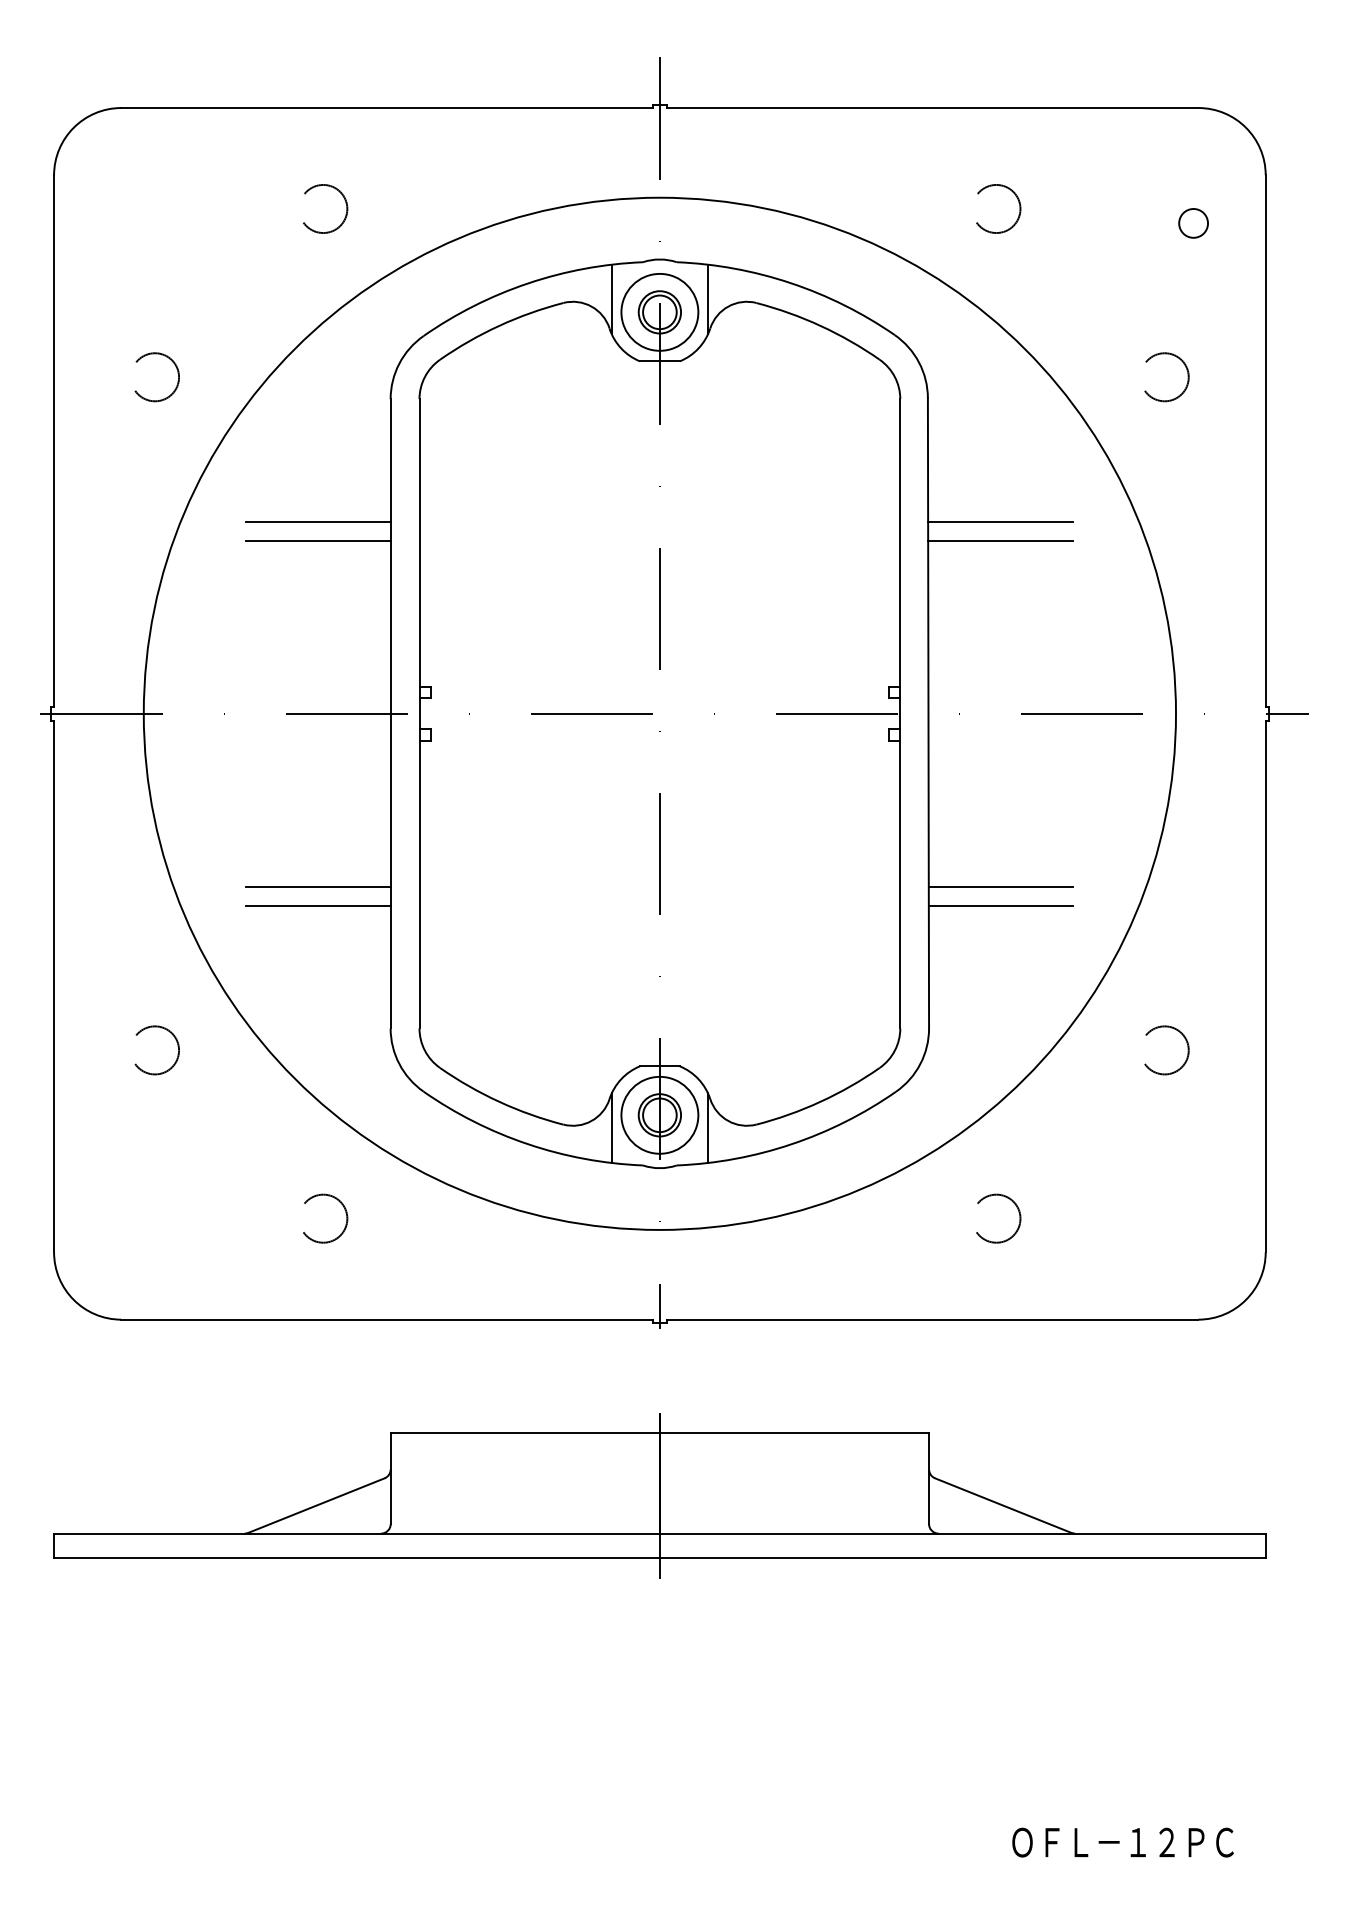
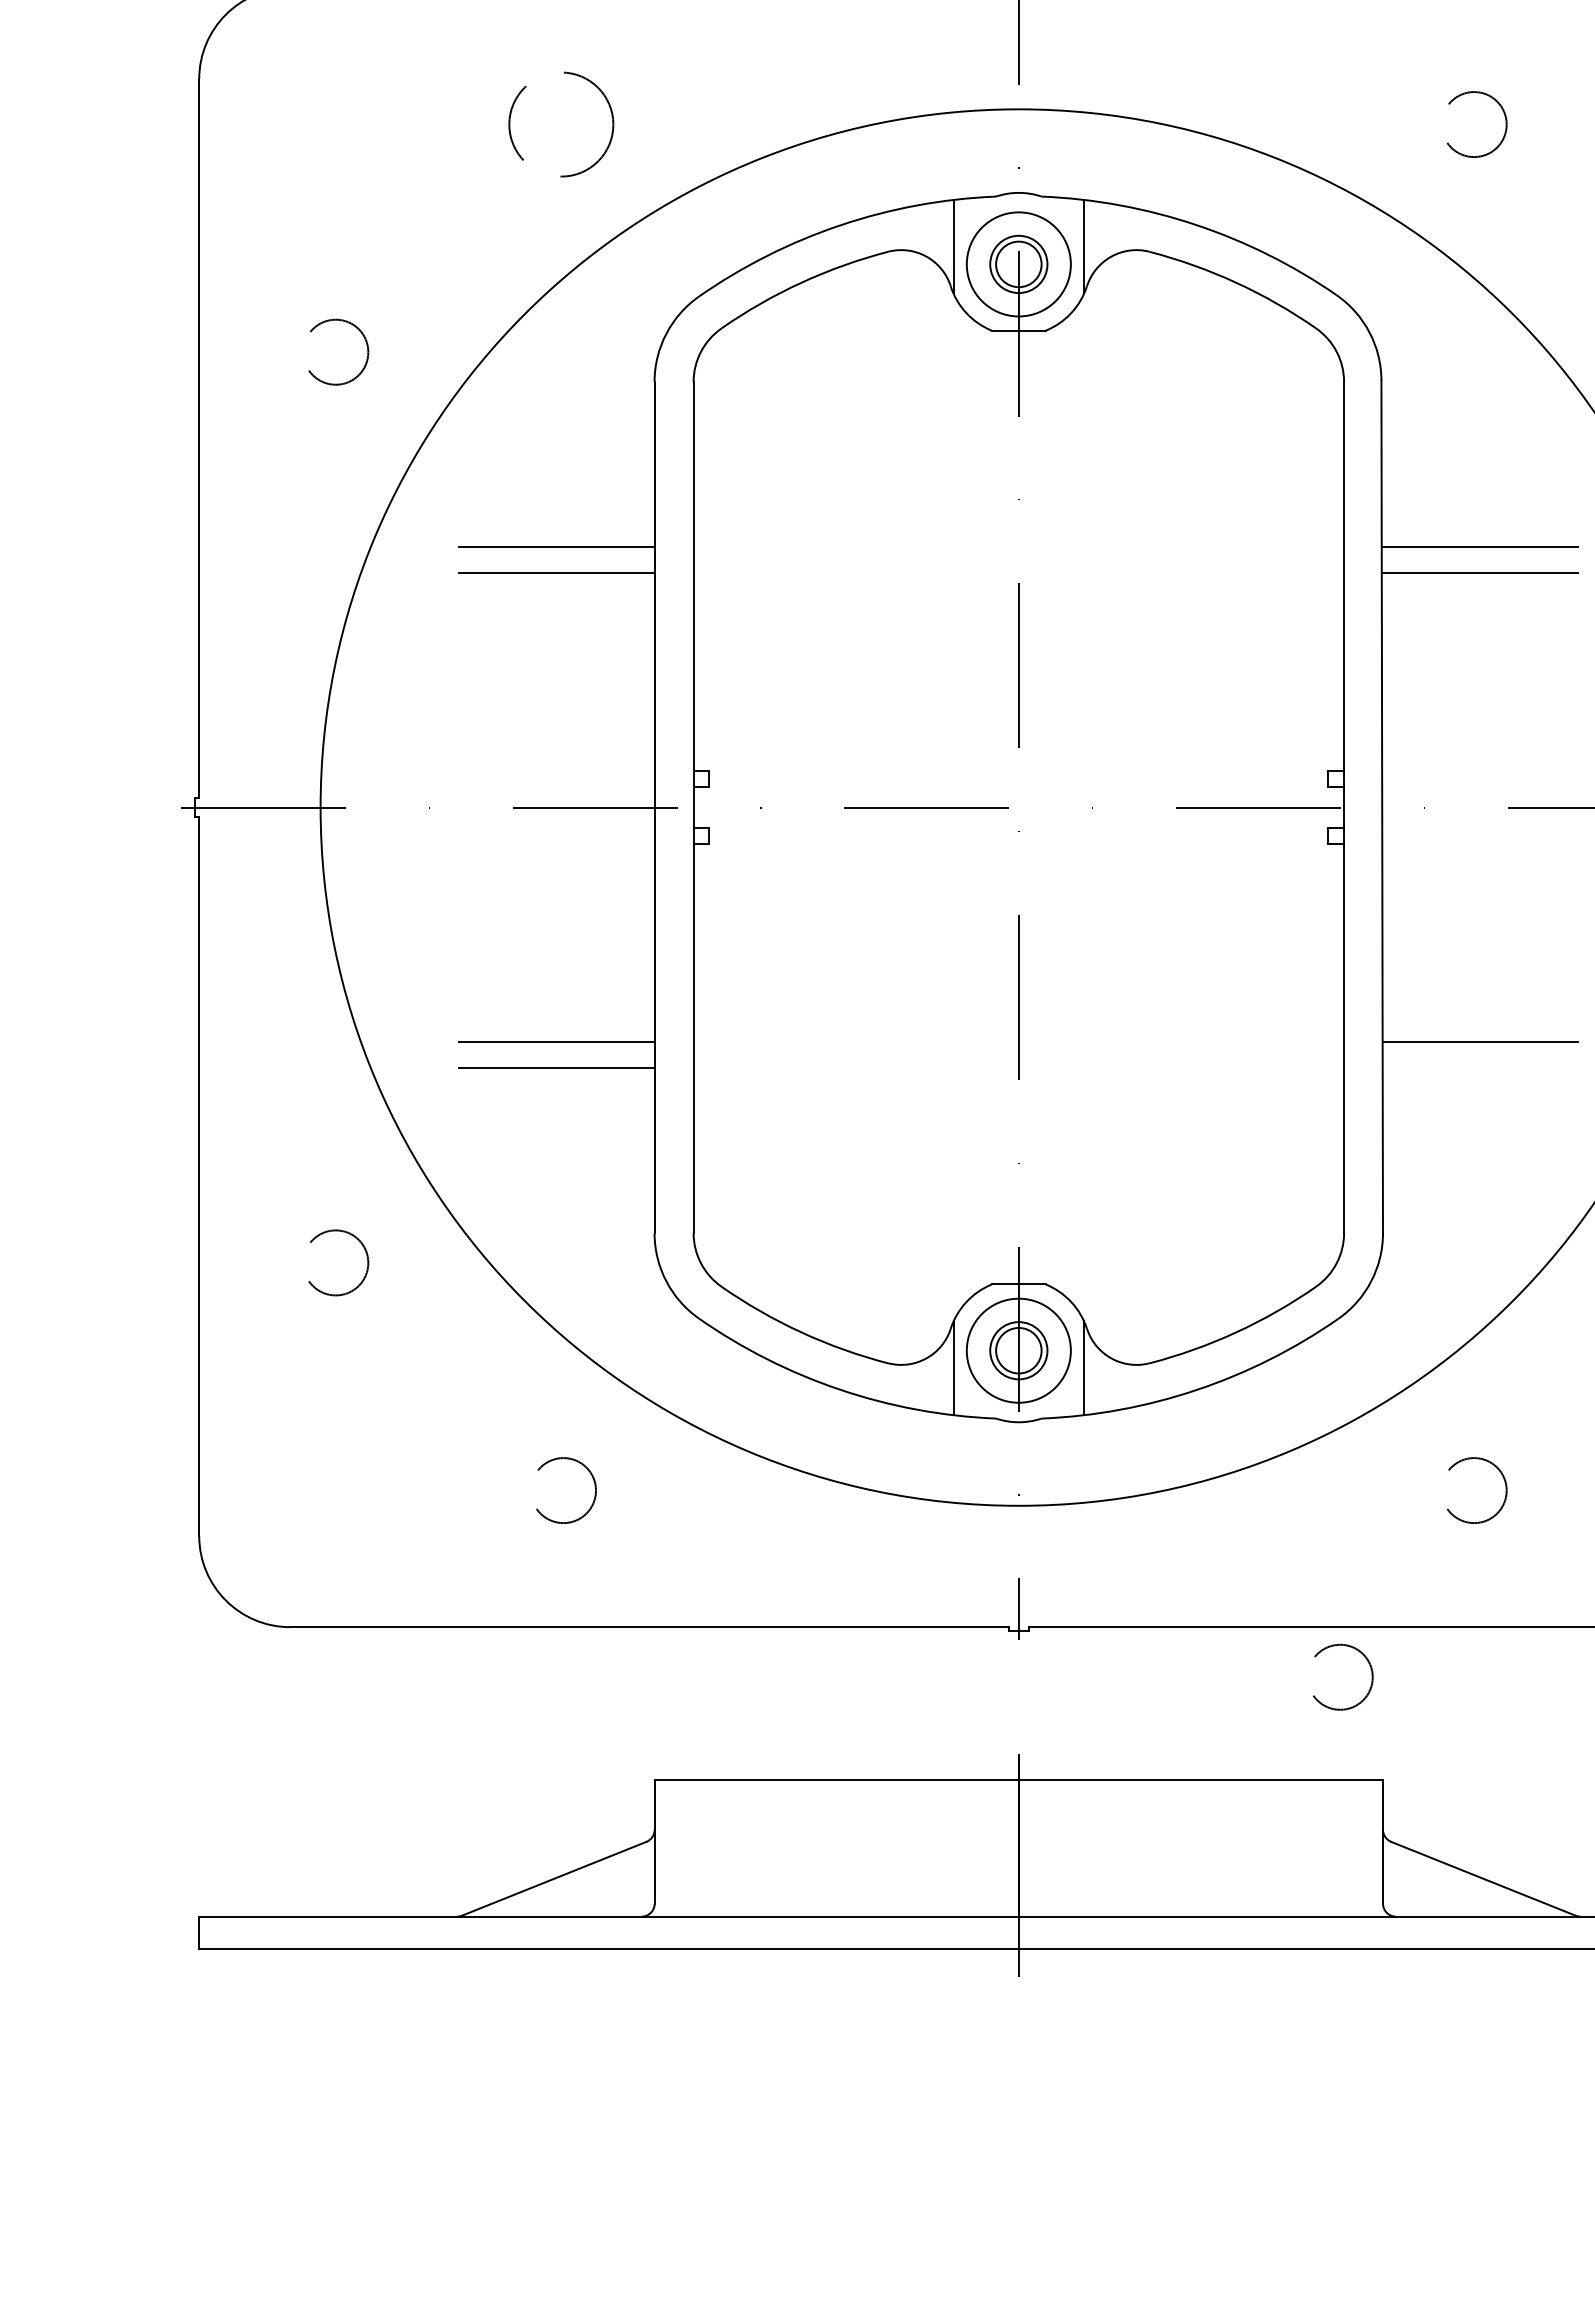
circle: (325, 208) -> (566, 123), size x1.6
line: (1000, 906) -> (1479, 1068), removed
circle: (899, 1356) -> (1343, 1677), added

